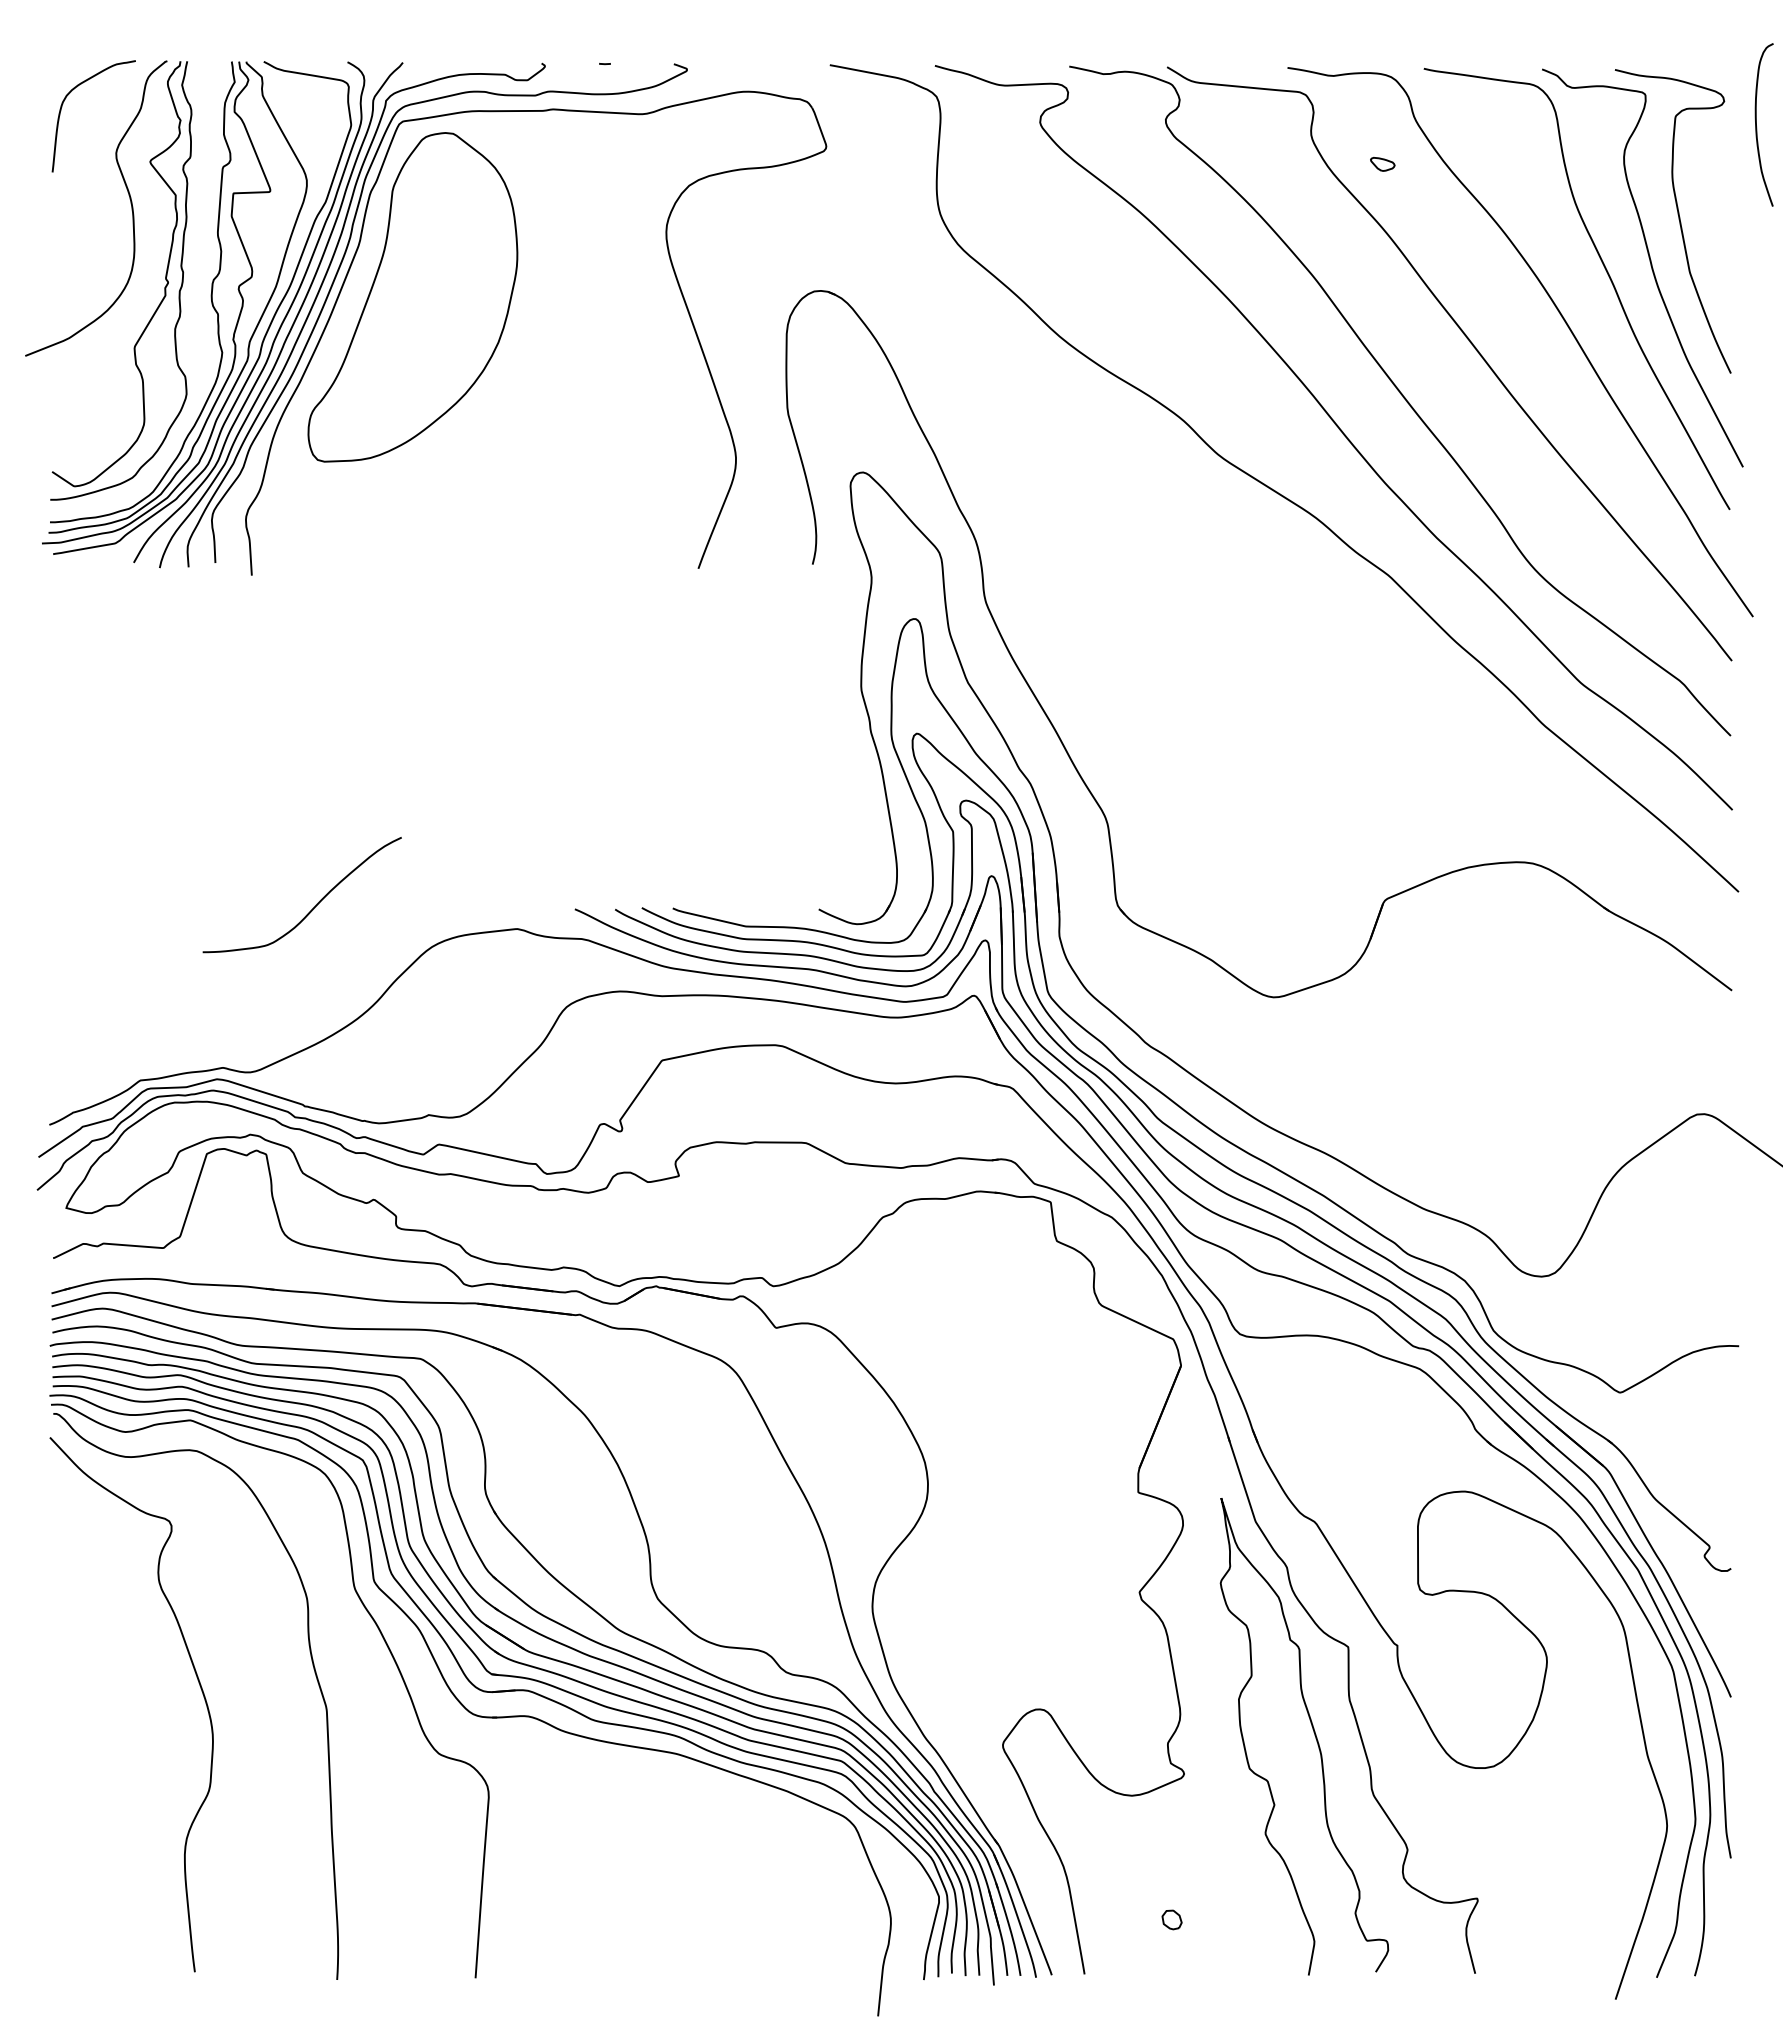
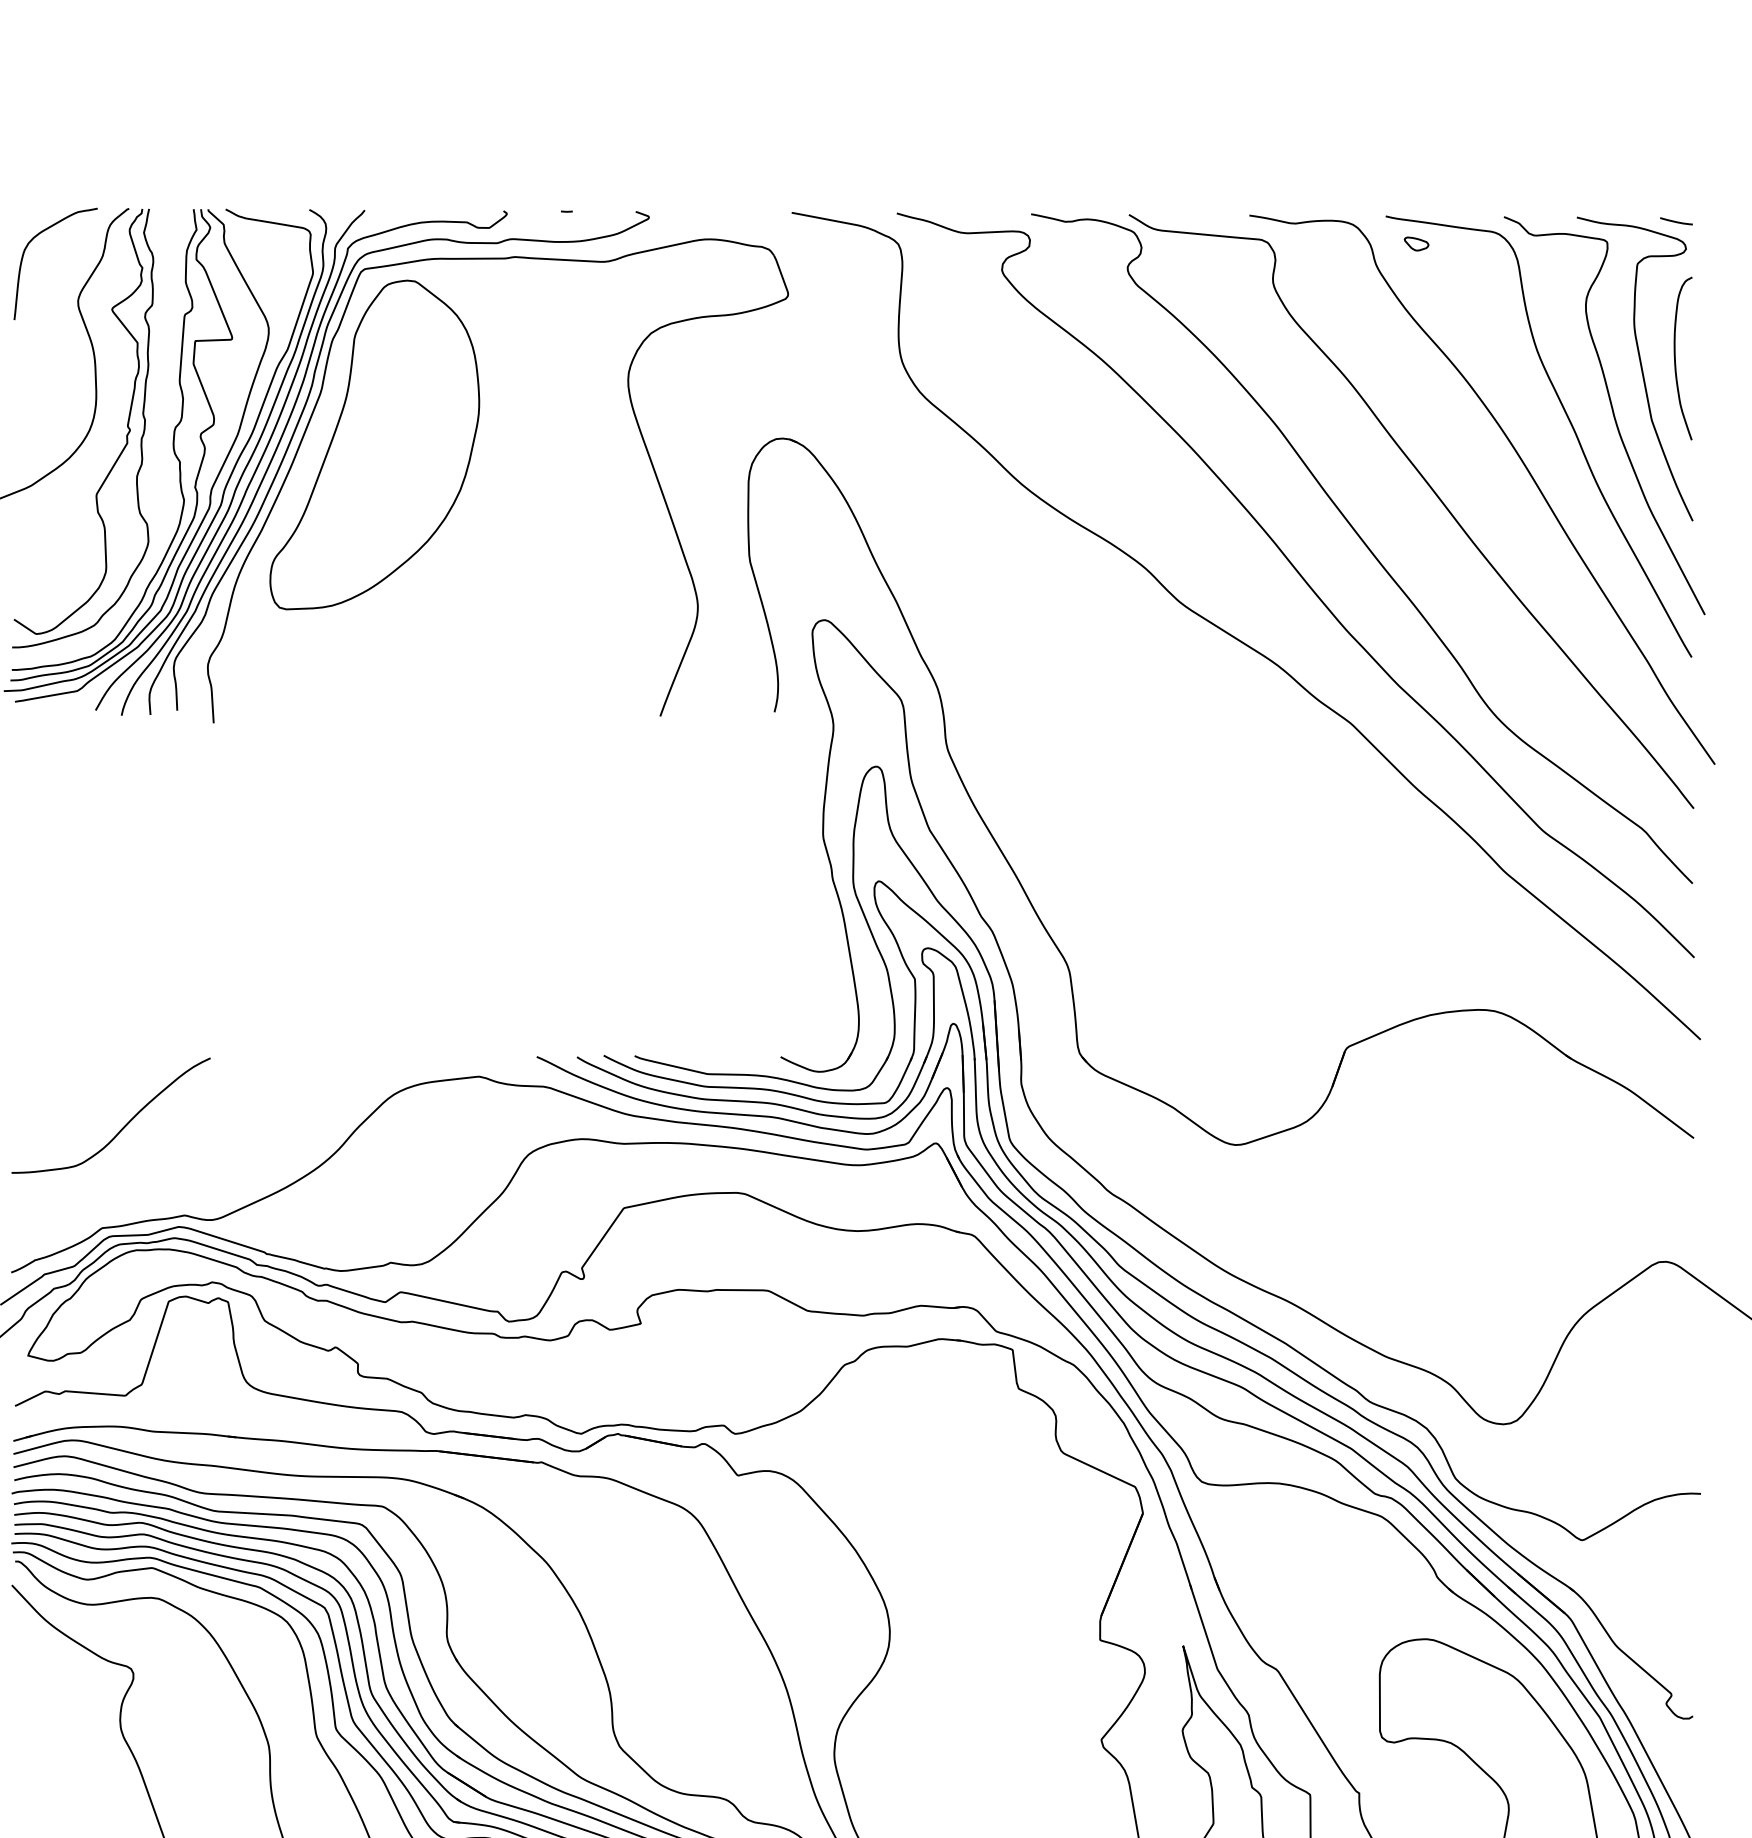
line: (1714, 73) -> (1676, 221), added
curve: (1757, 127) -> (1676, 361), moved
part: (1382, 164) -> (1416, 244), moved
curve: (313, 907) -> (122, 1128), moved

